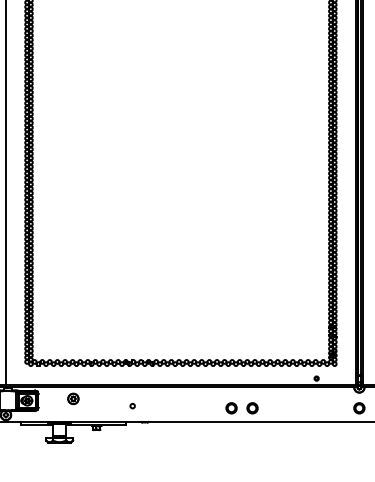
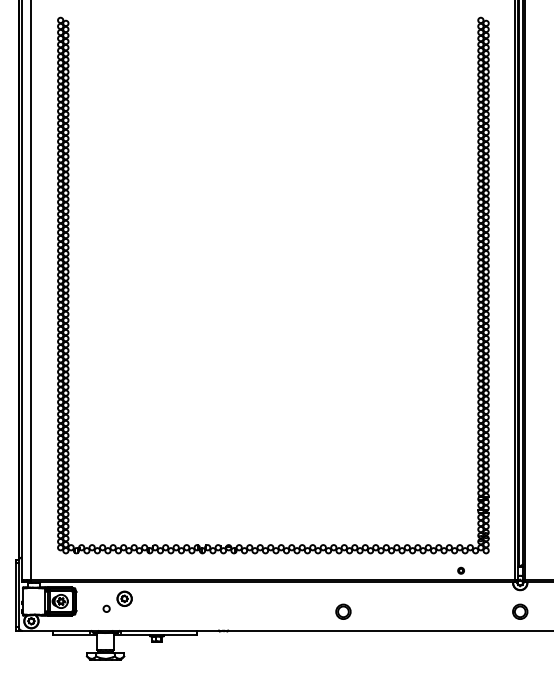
circle: (132, 405) -> (106, 608), moved
part: (252, 408) -> (372, 611), removed

